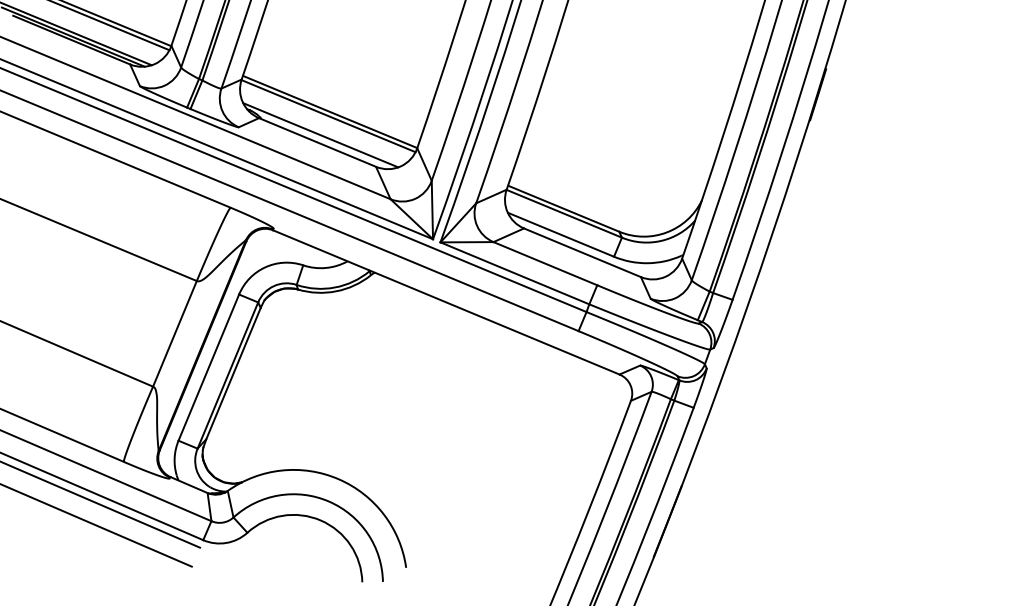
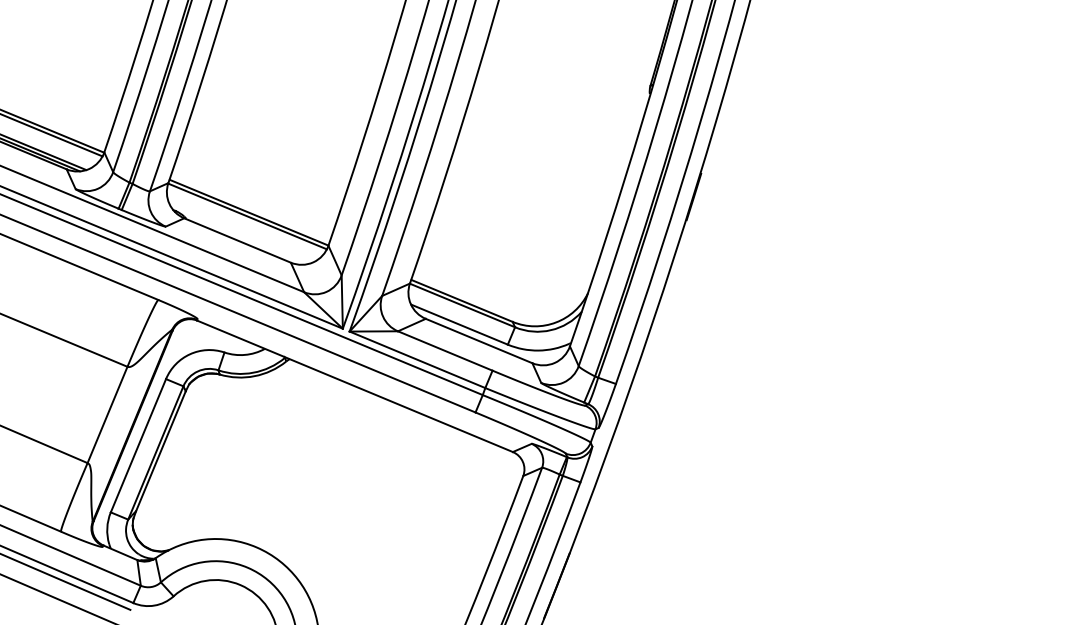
line: (320, 134) -> (240, 233), removed

